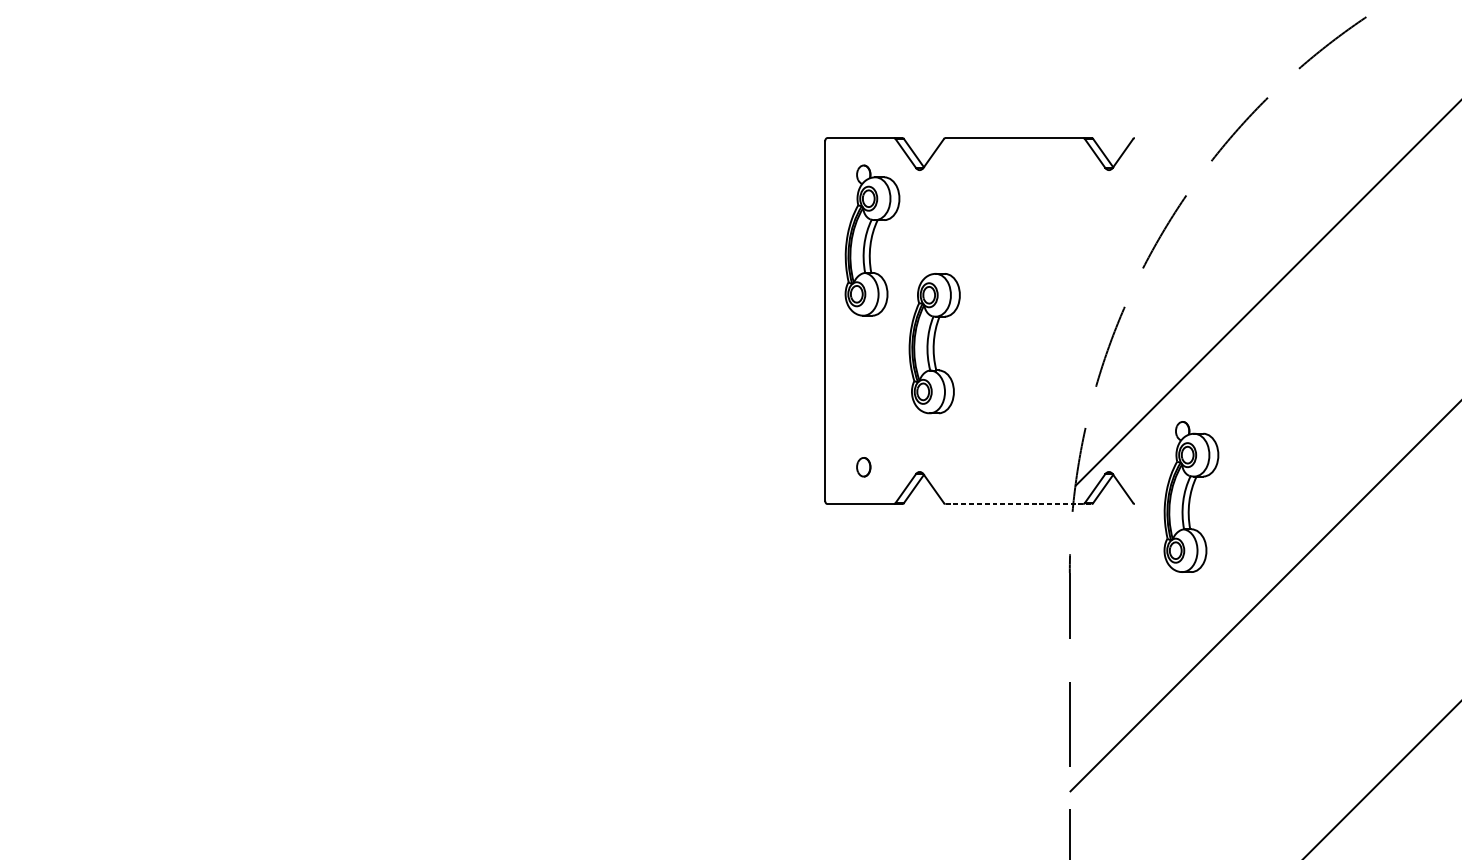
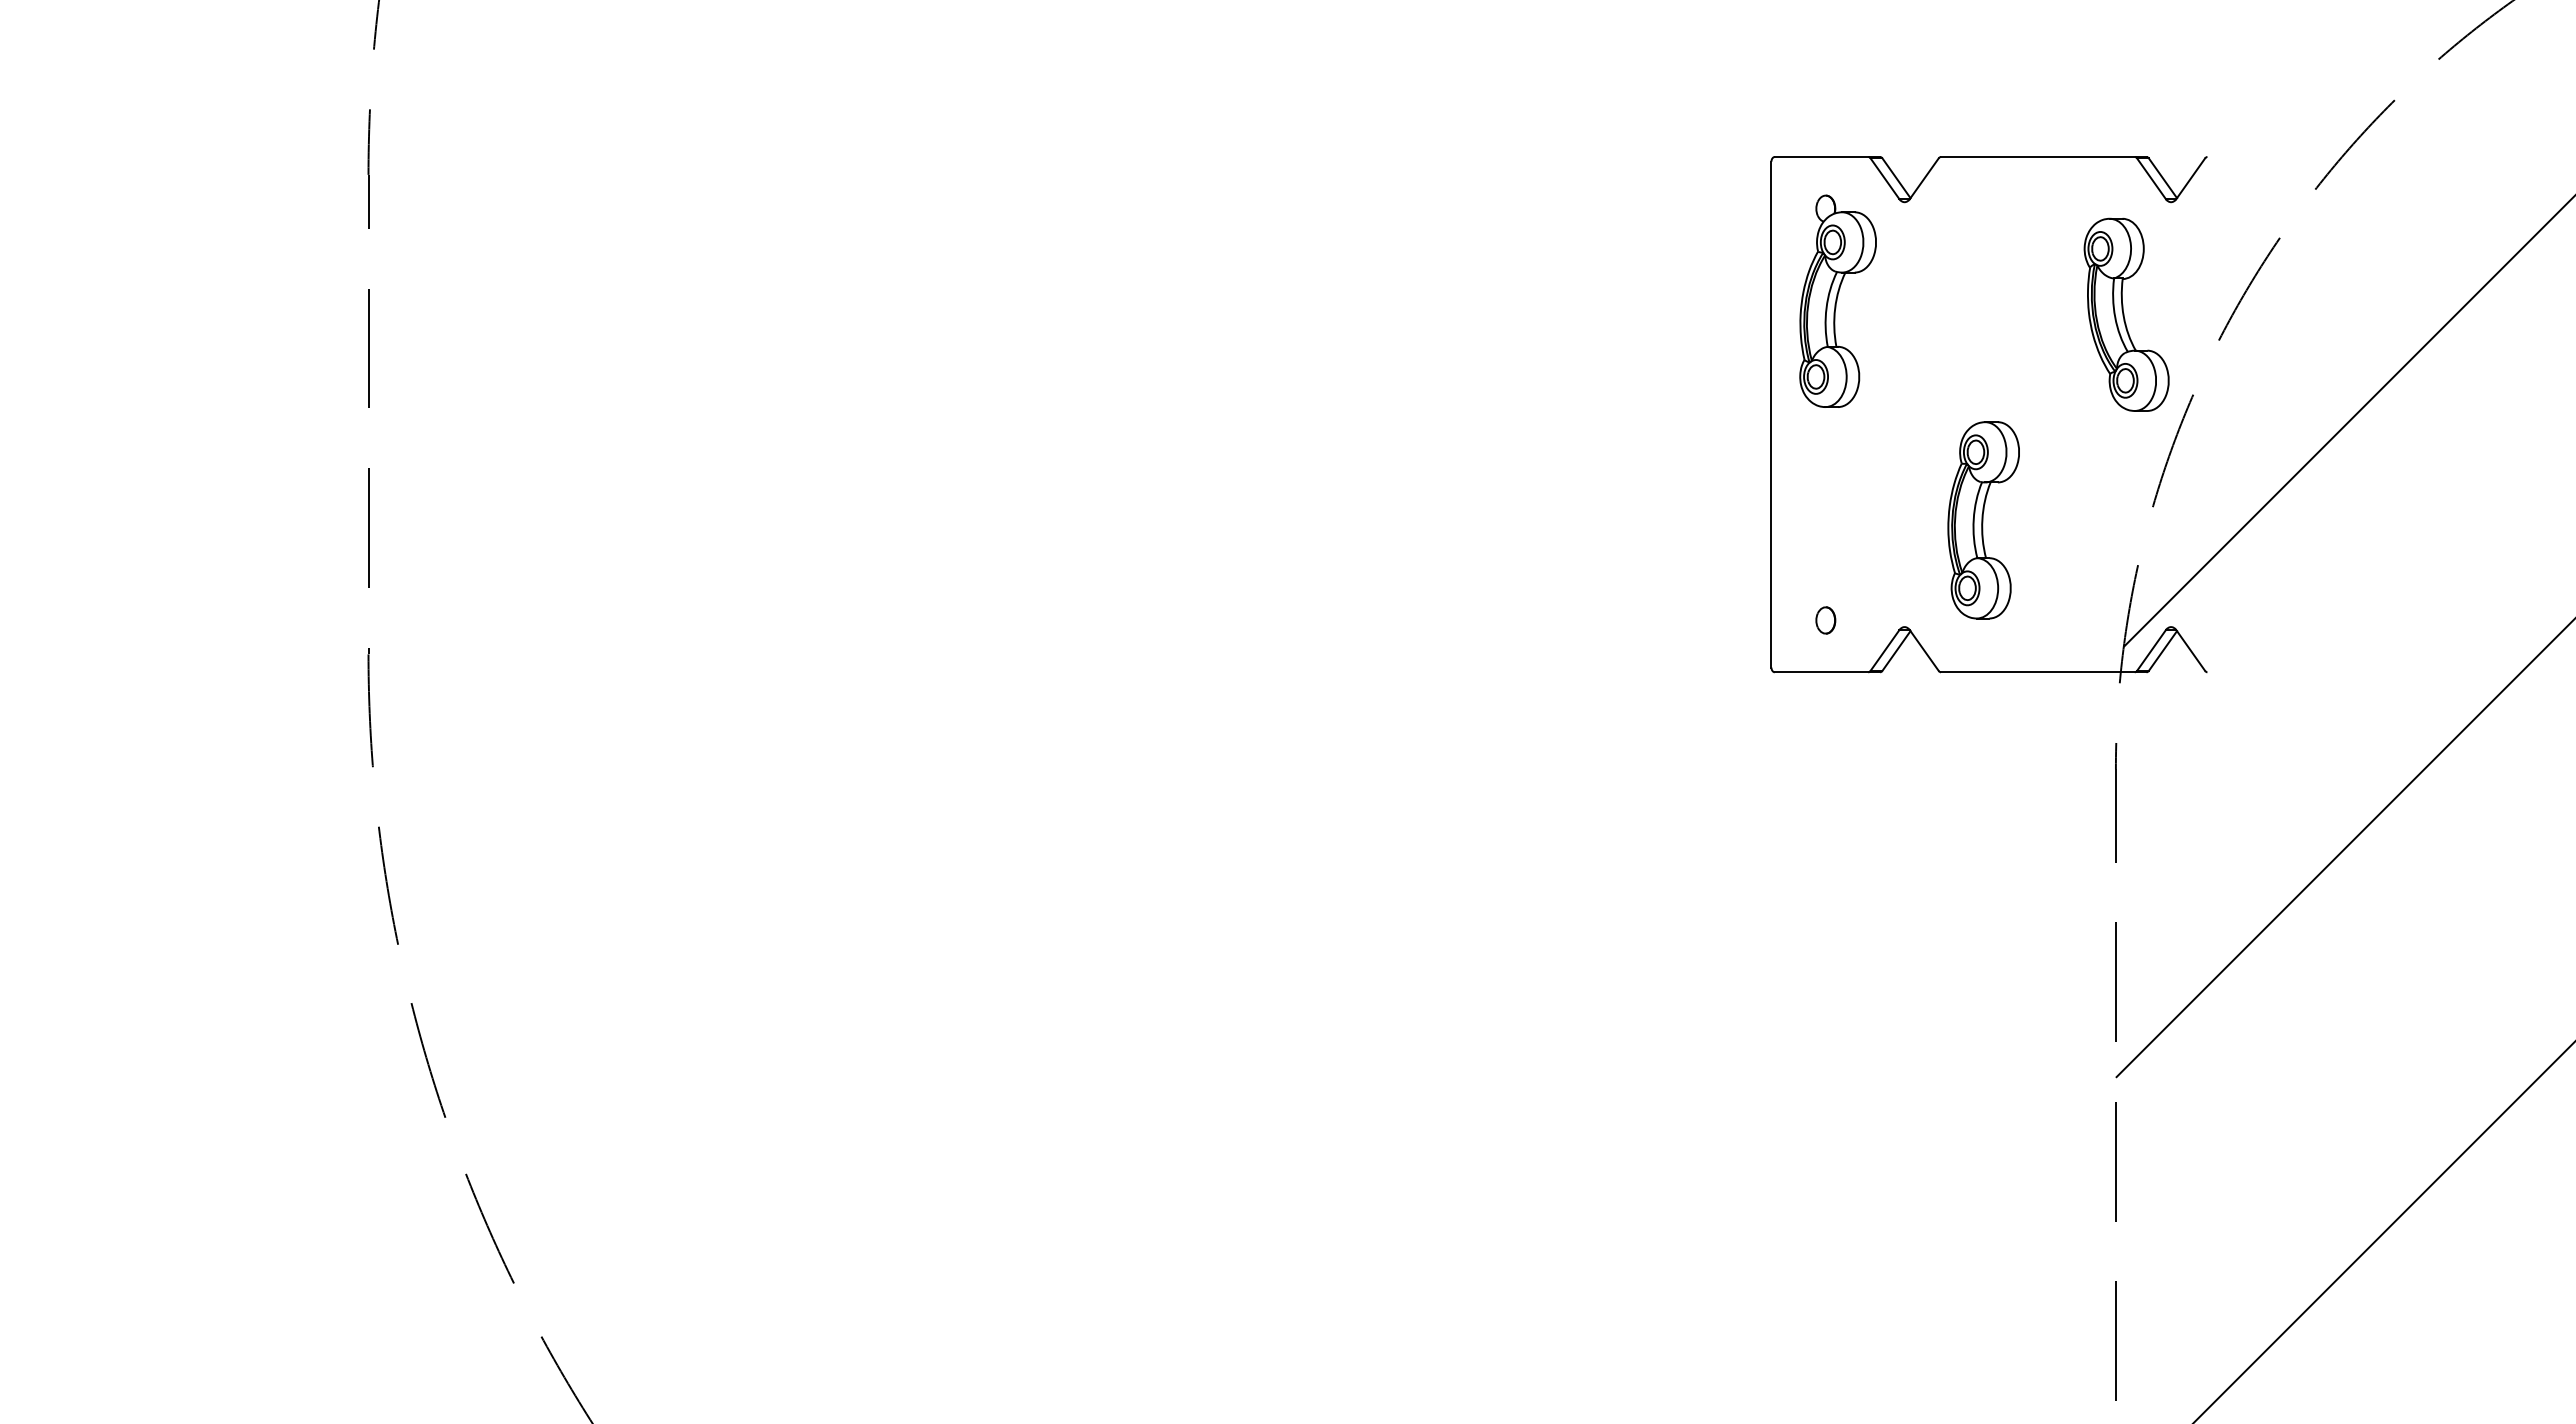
part: (1077, 249) -> (2126, 314), added
part: (934, 343) -> (1983, 520), moved
part: (1190, 496) -> (2286, 661), removed
line: (1018, 504) -> (2043, 672), dashed -> solid

